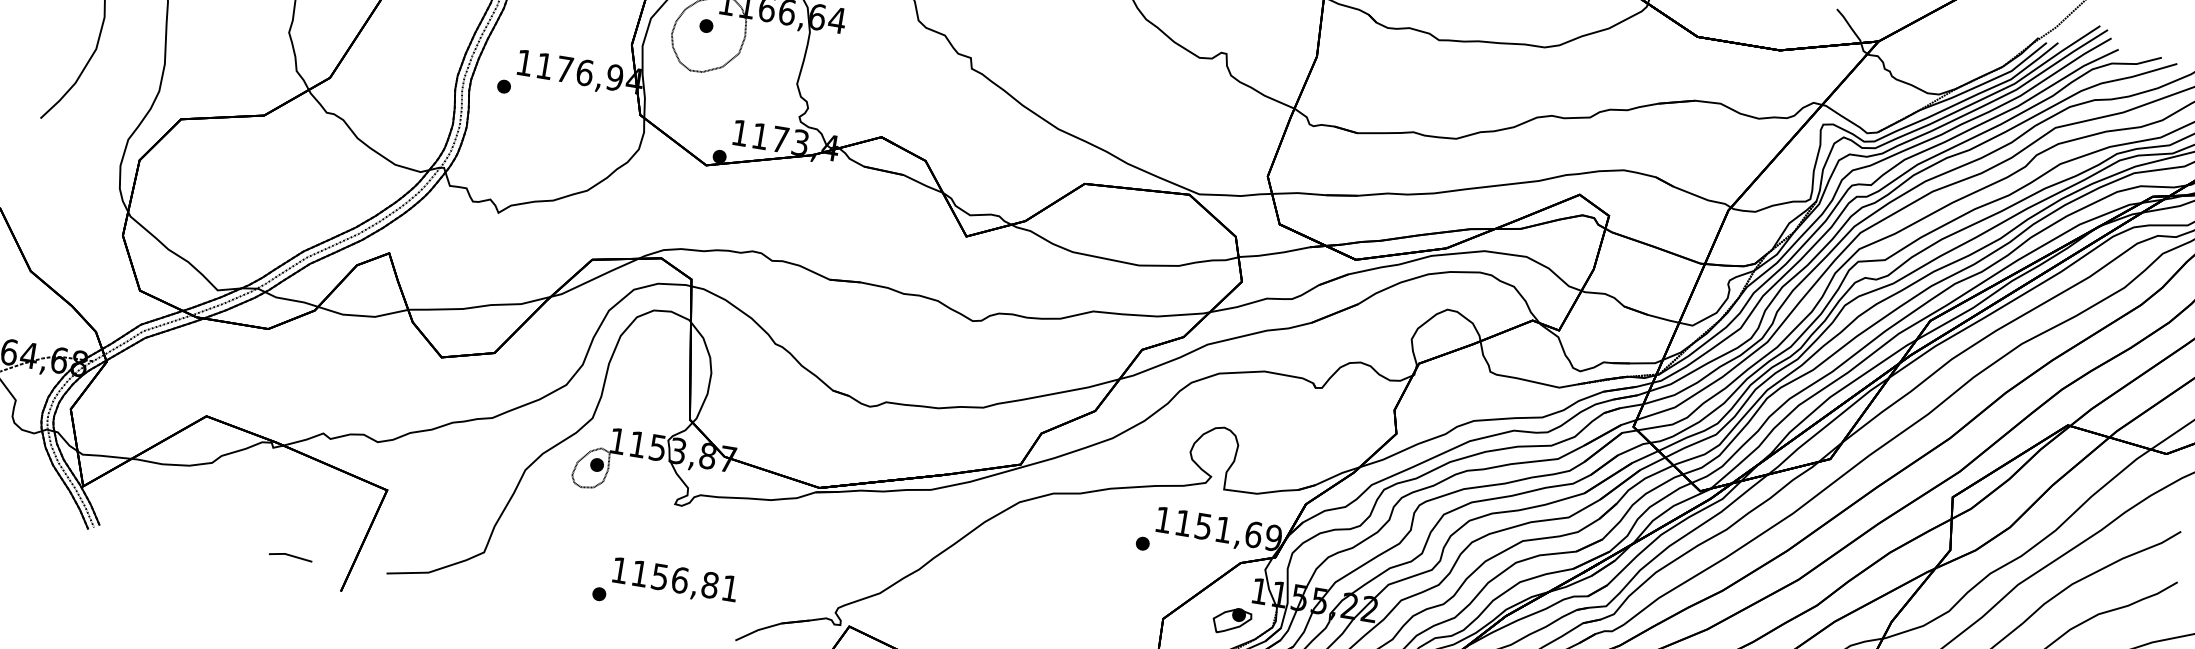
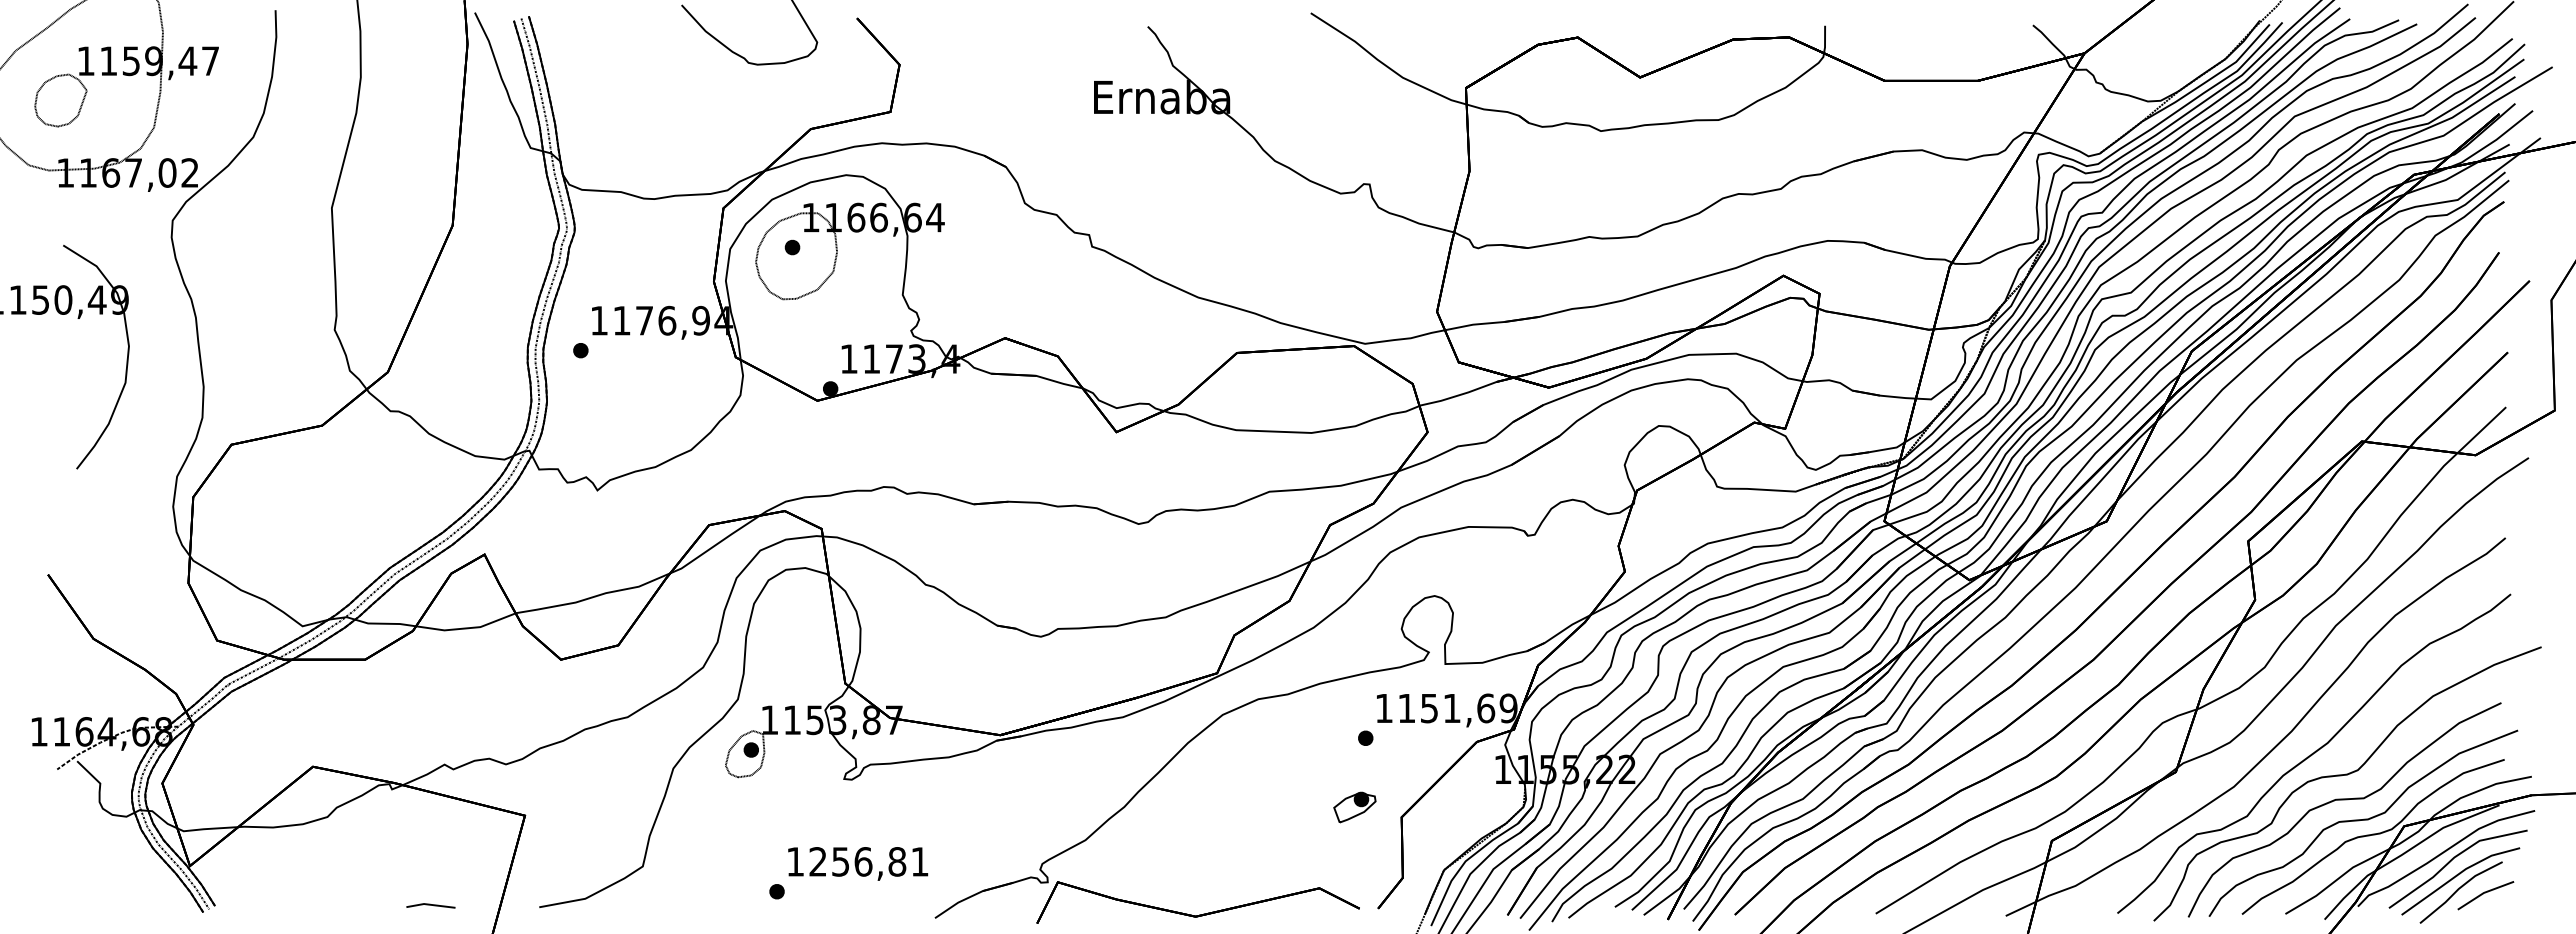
text: (639, 573) -> (817, 861), 1156,81 -> 1256,81
part: (1231, 621) -> (1354, 807), moved

